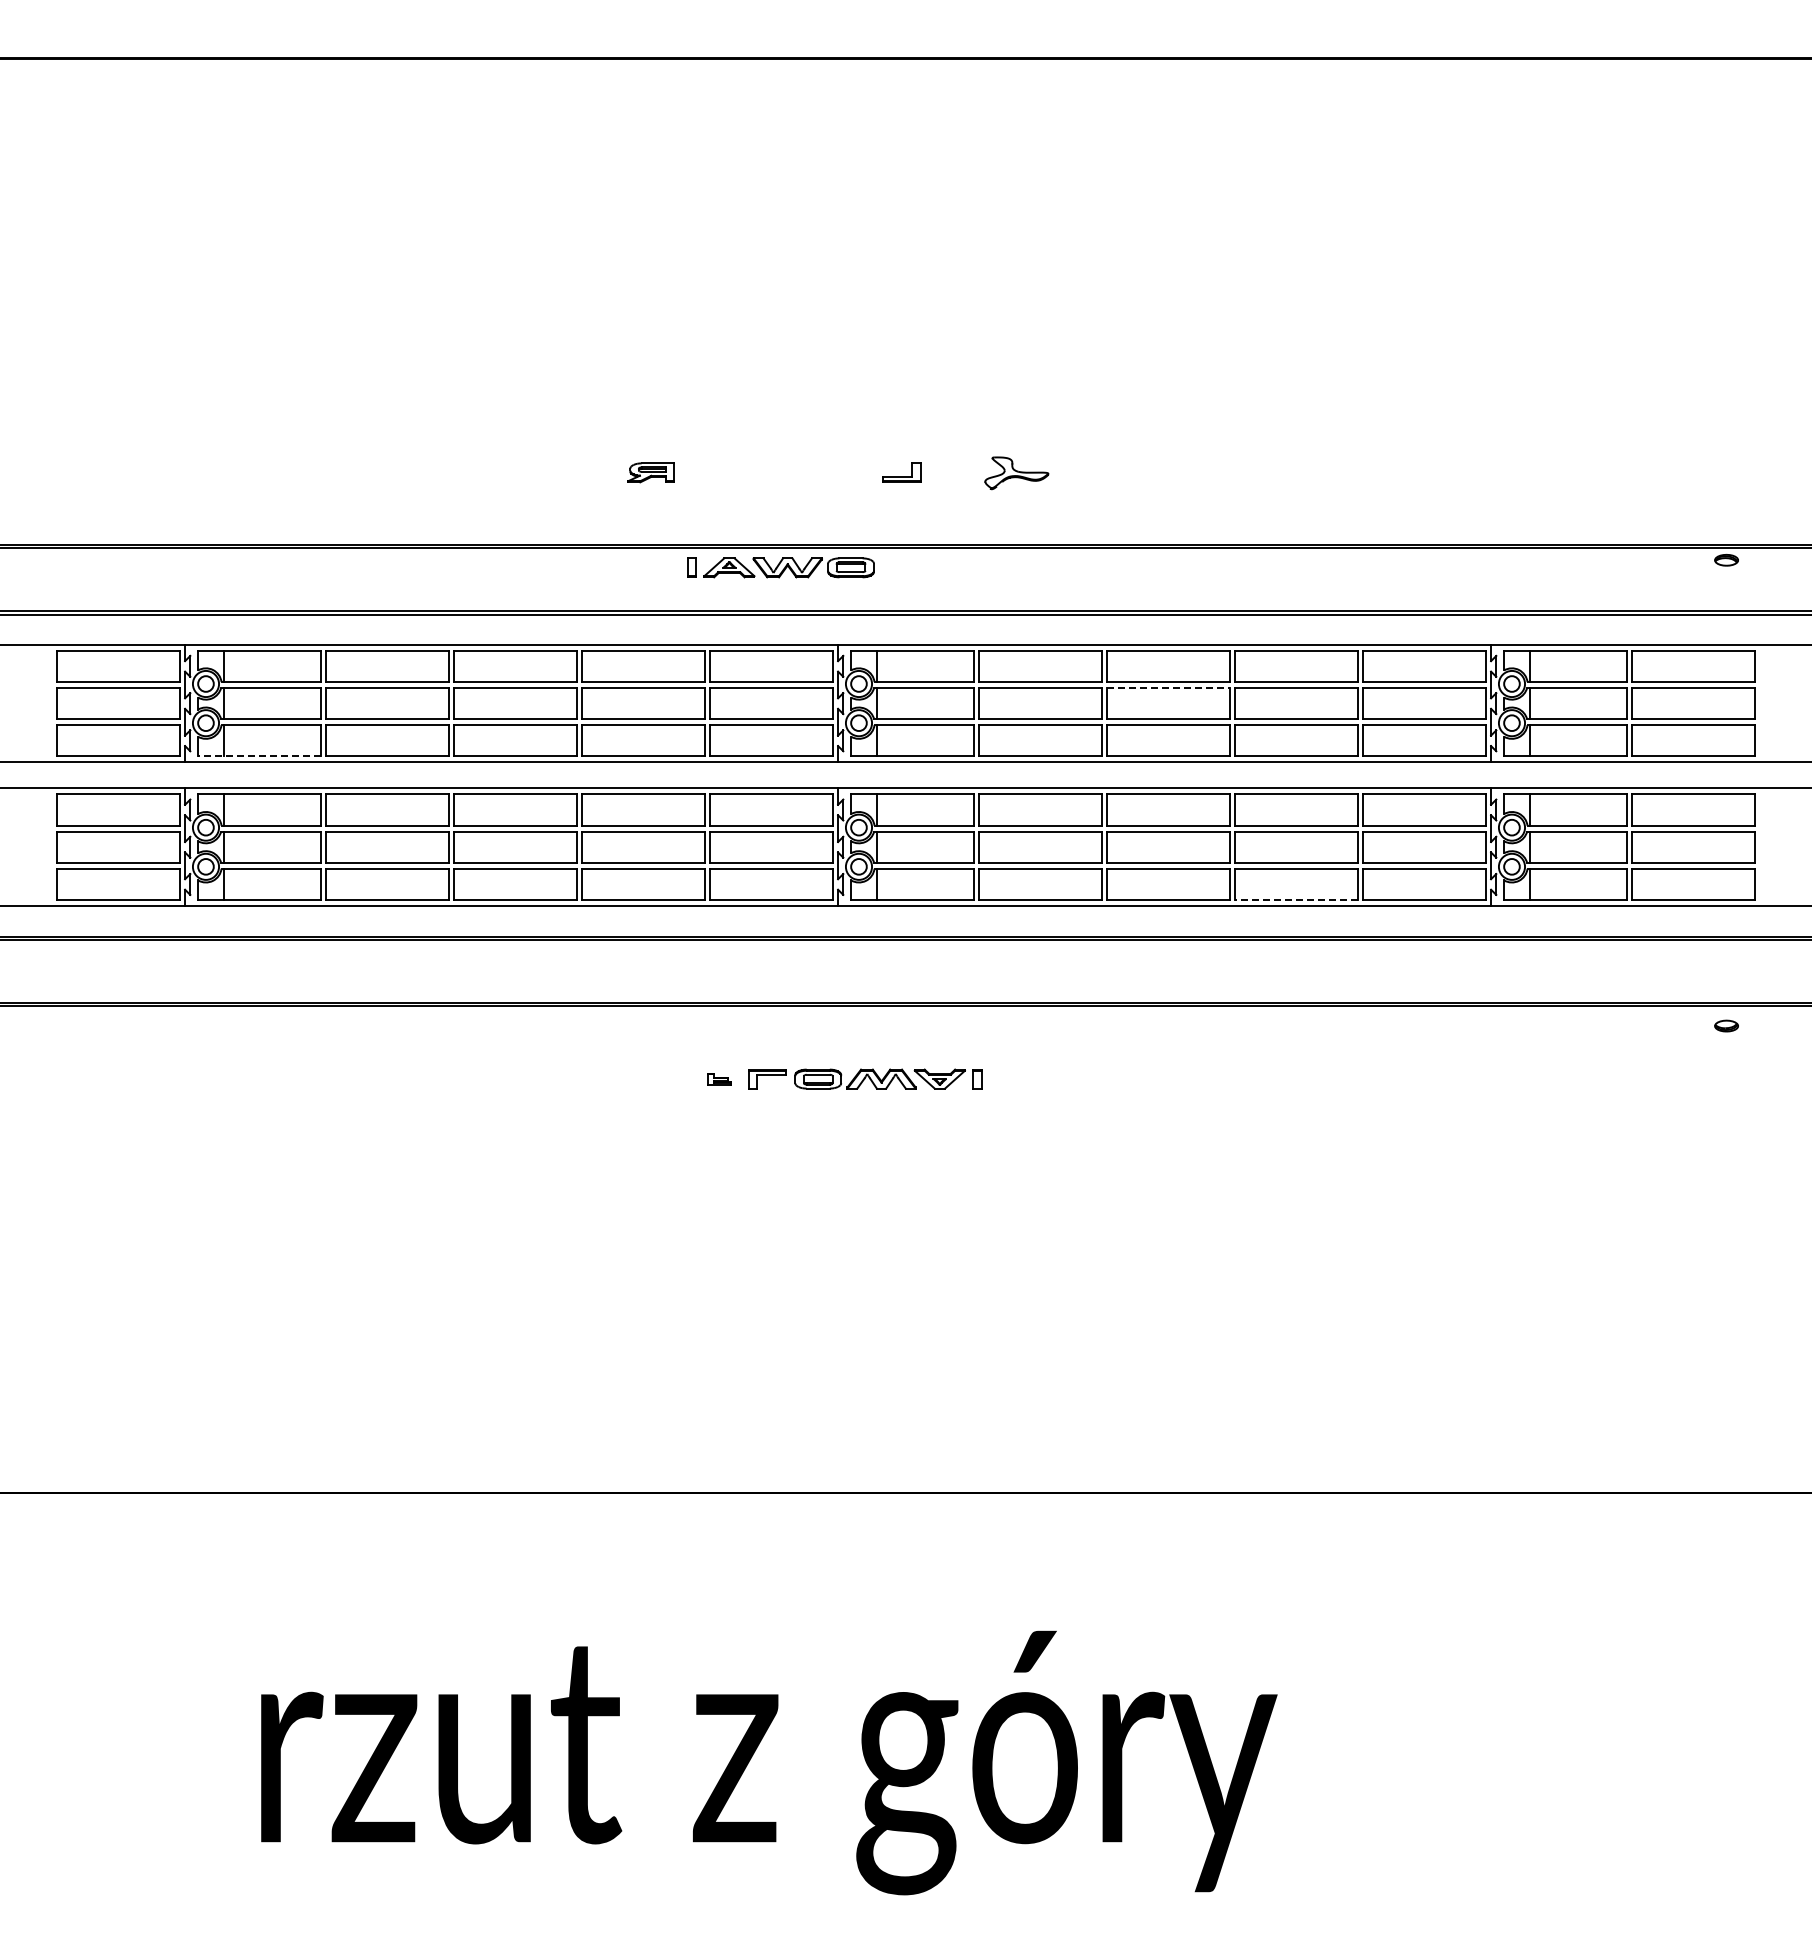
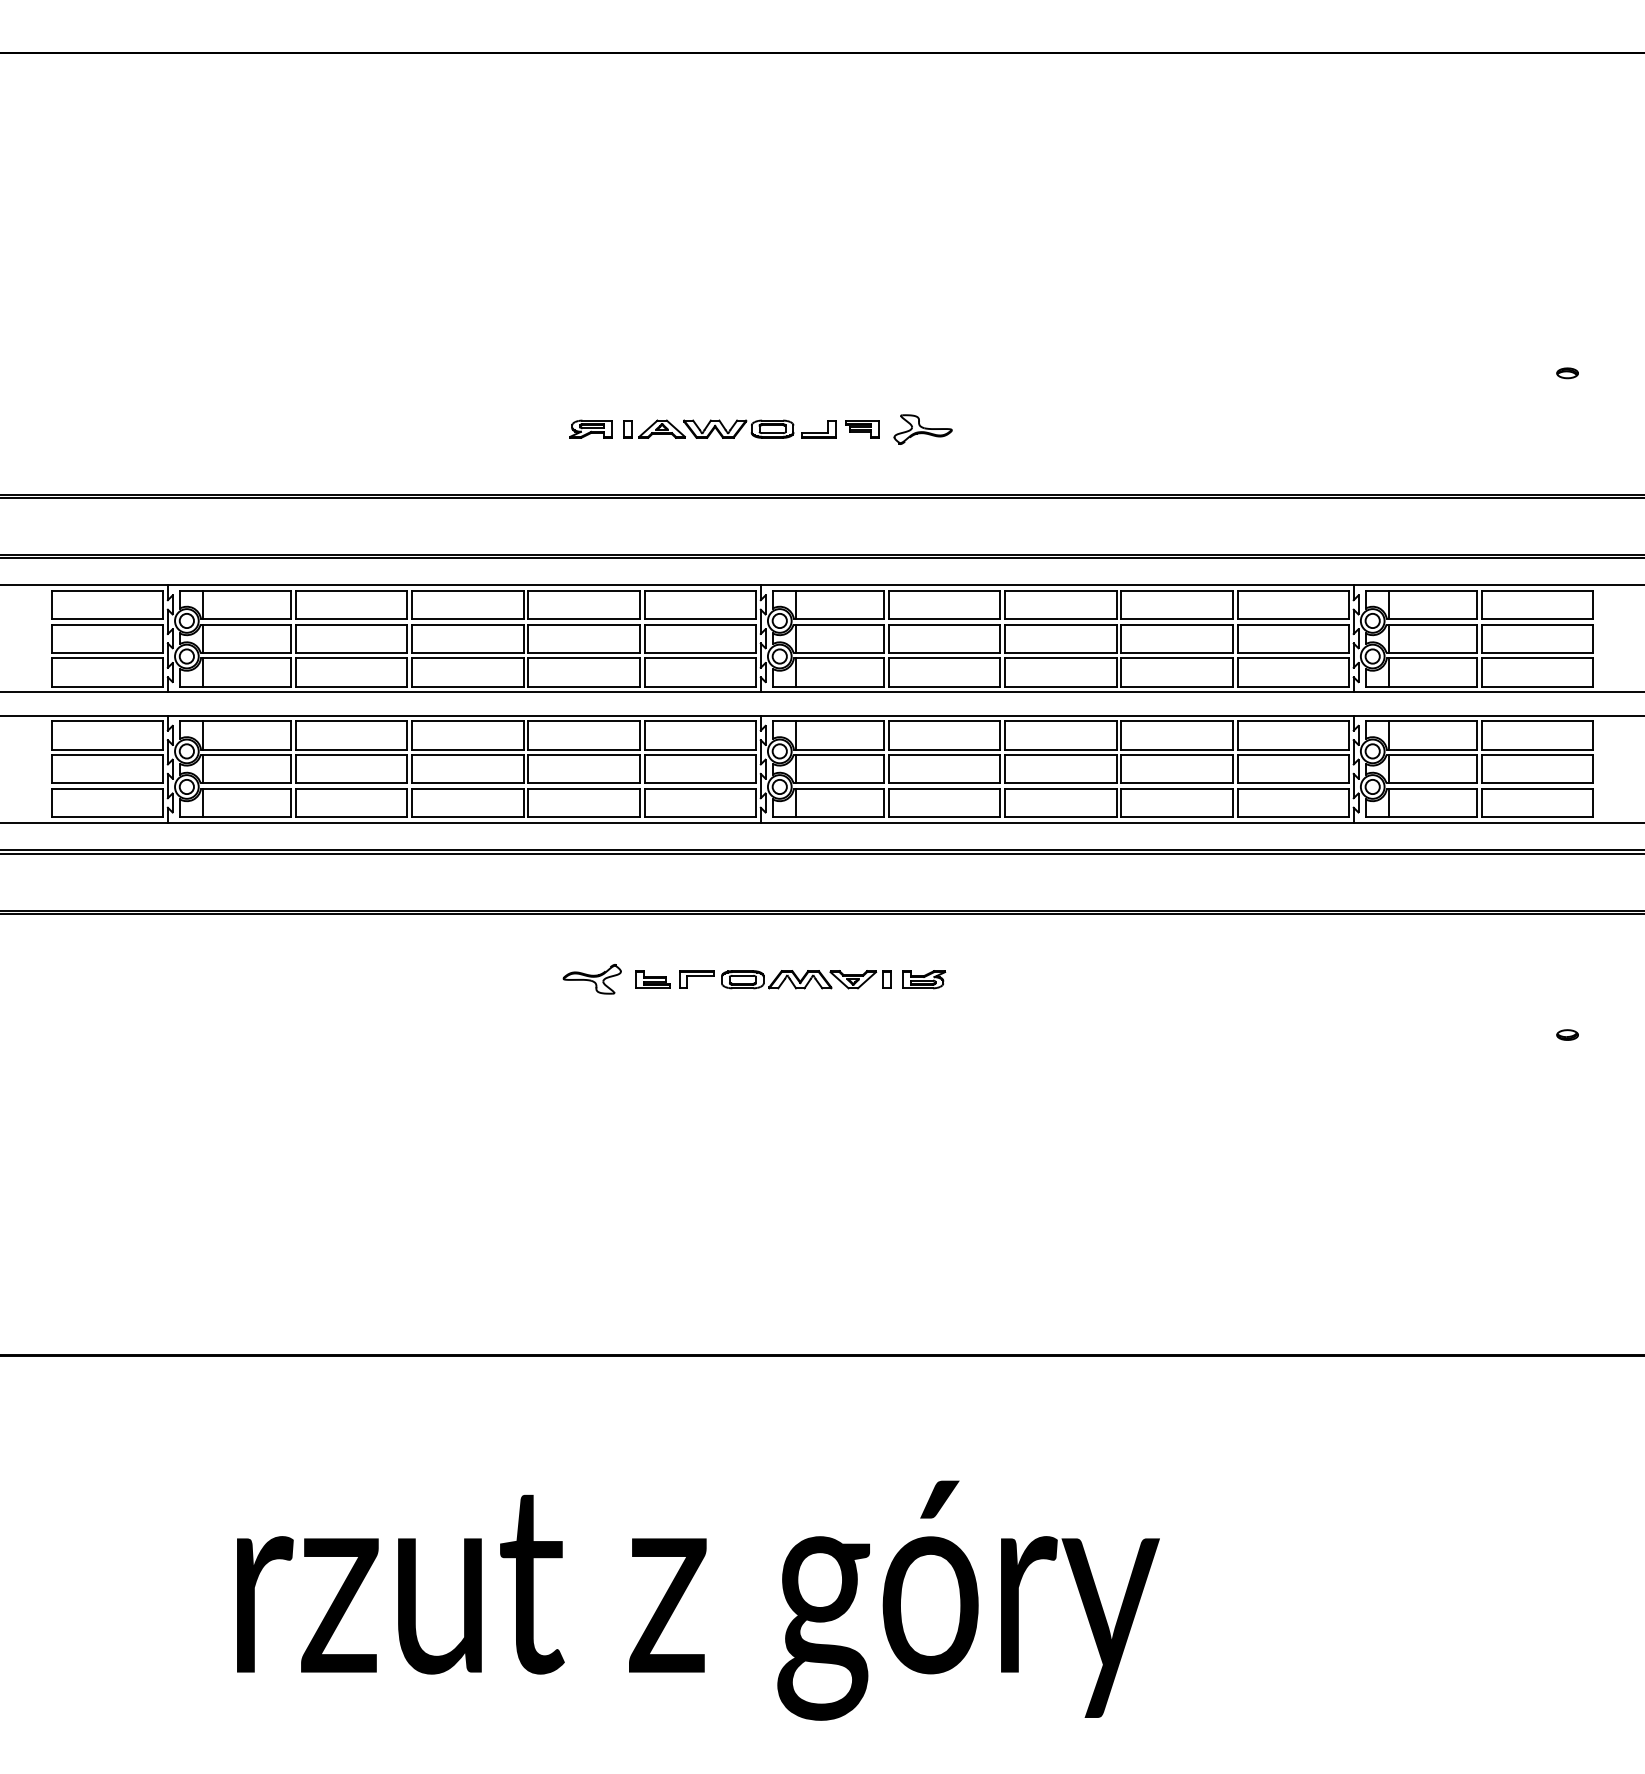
part: (949, 472) -> (861, 428), added
part: (1726, 560) -> (1567, 373), moved
part: (780, 567) -> (708, 428), moved
line: (1169, 687) -> (1061, 624), dashed -> solid
line: (259, 756) -> (235, 686), dashed -> solid
line: (1295, 900) -> (1176, 817), dashed -> solid
part: (1726, 1025) -> (1567, 1034), moved
part: (652, 1078) -> (592, 979), added
part: (1017, 1078) -> (923, 979), added
part: (719, 1079) -> (653, 980), size x1.67

